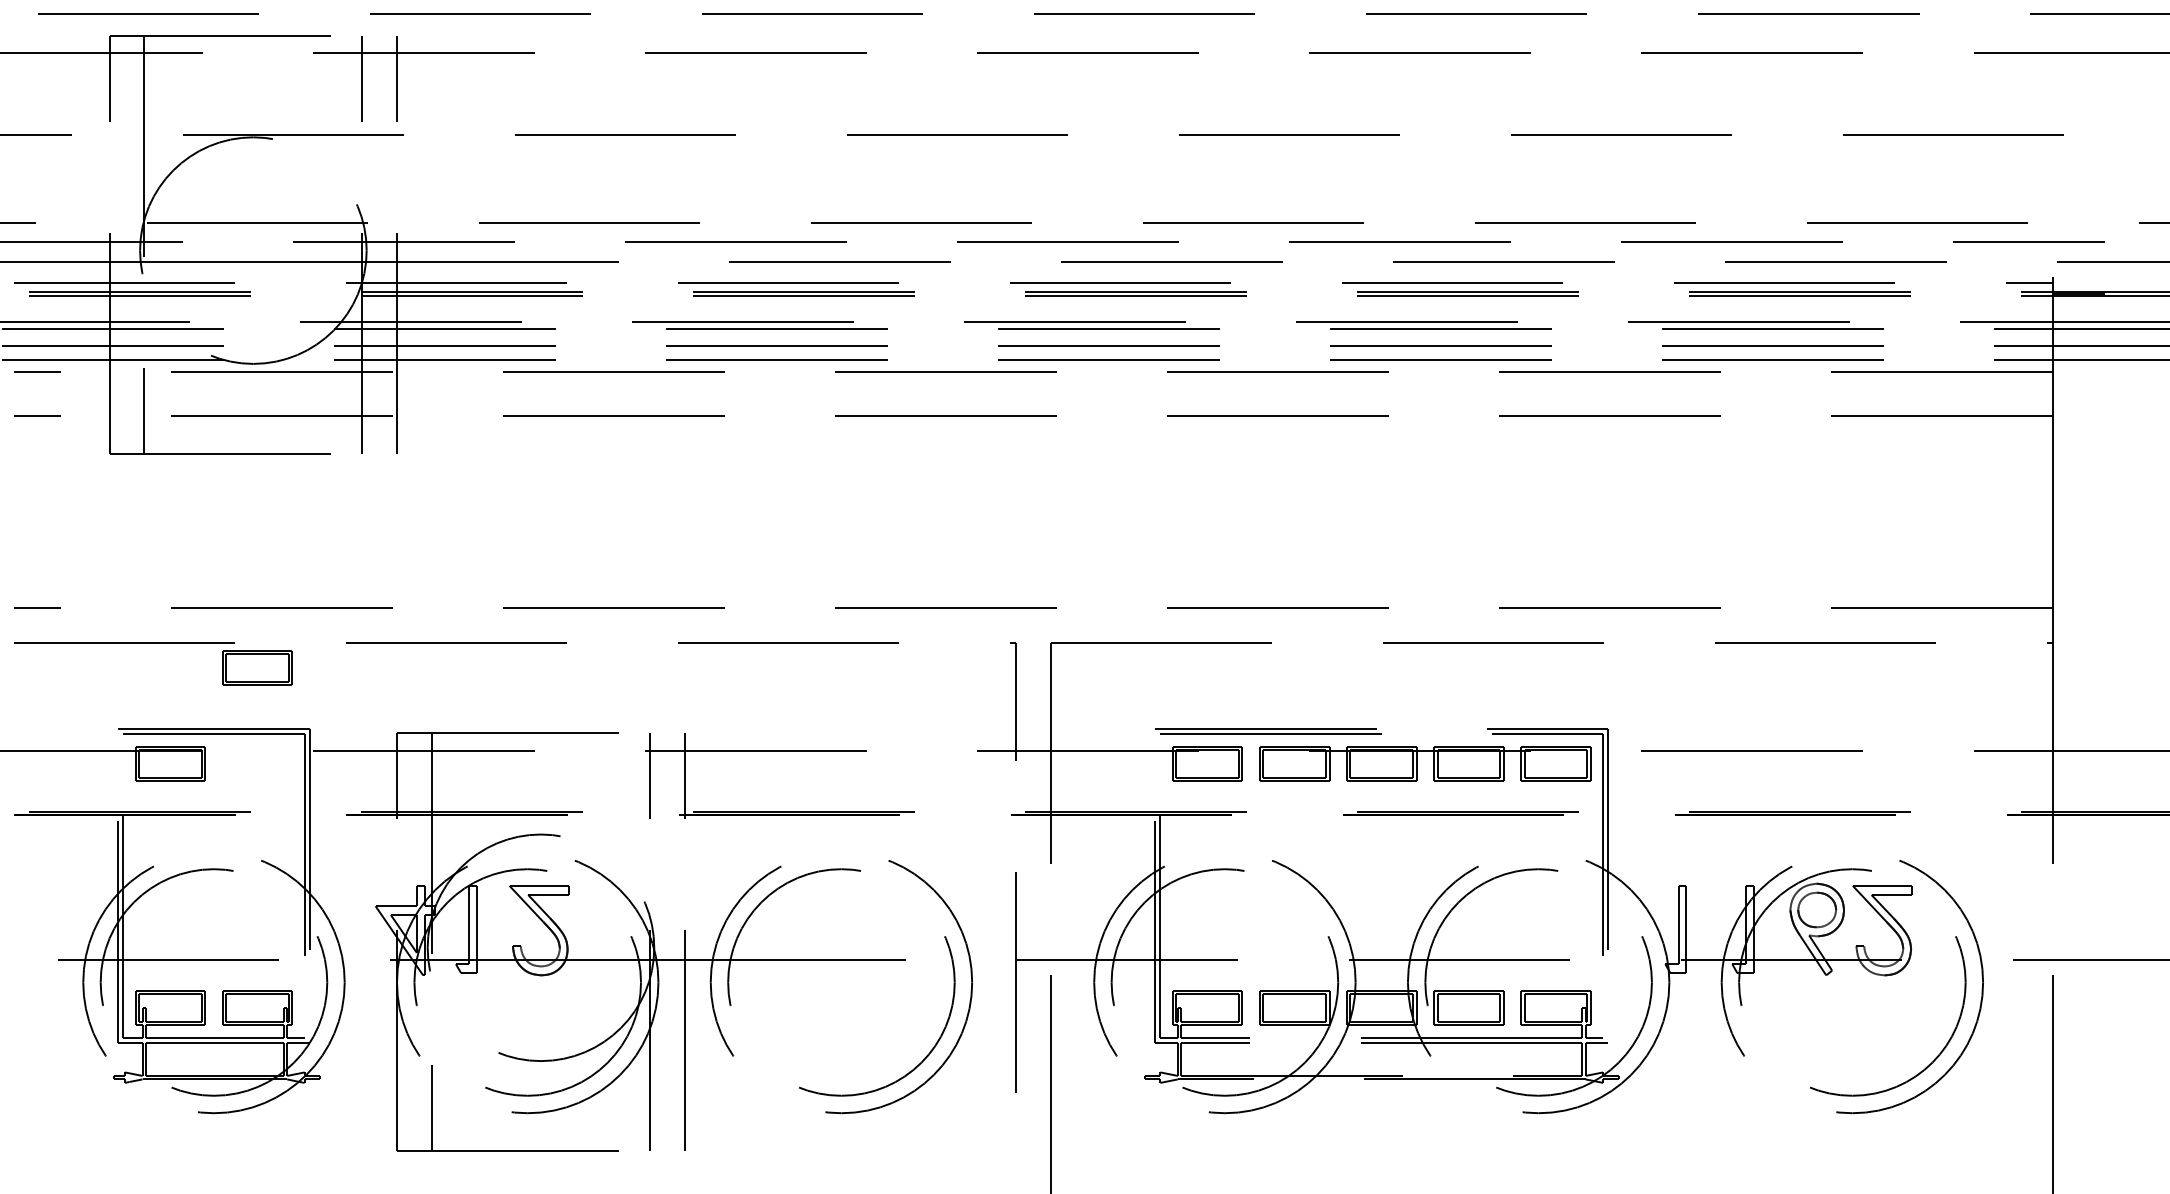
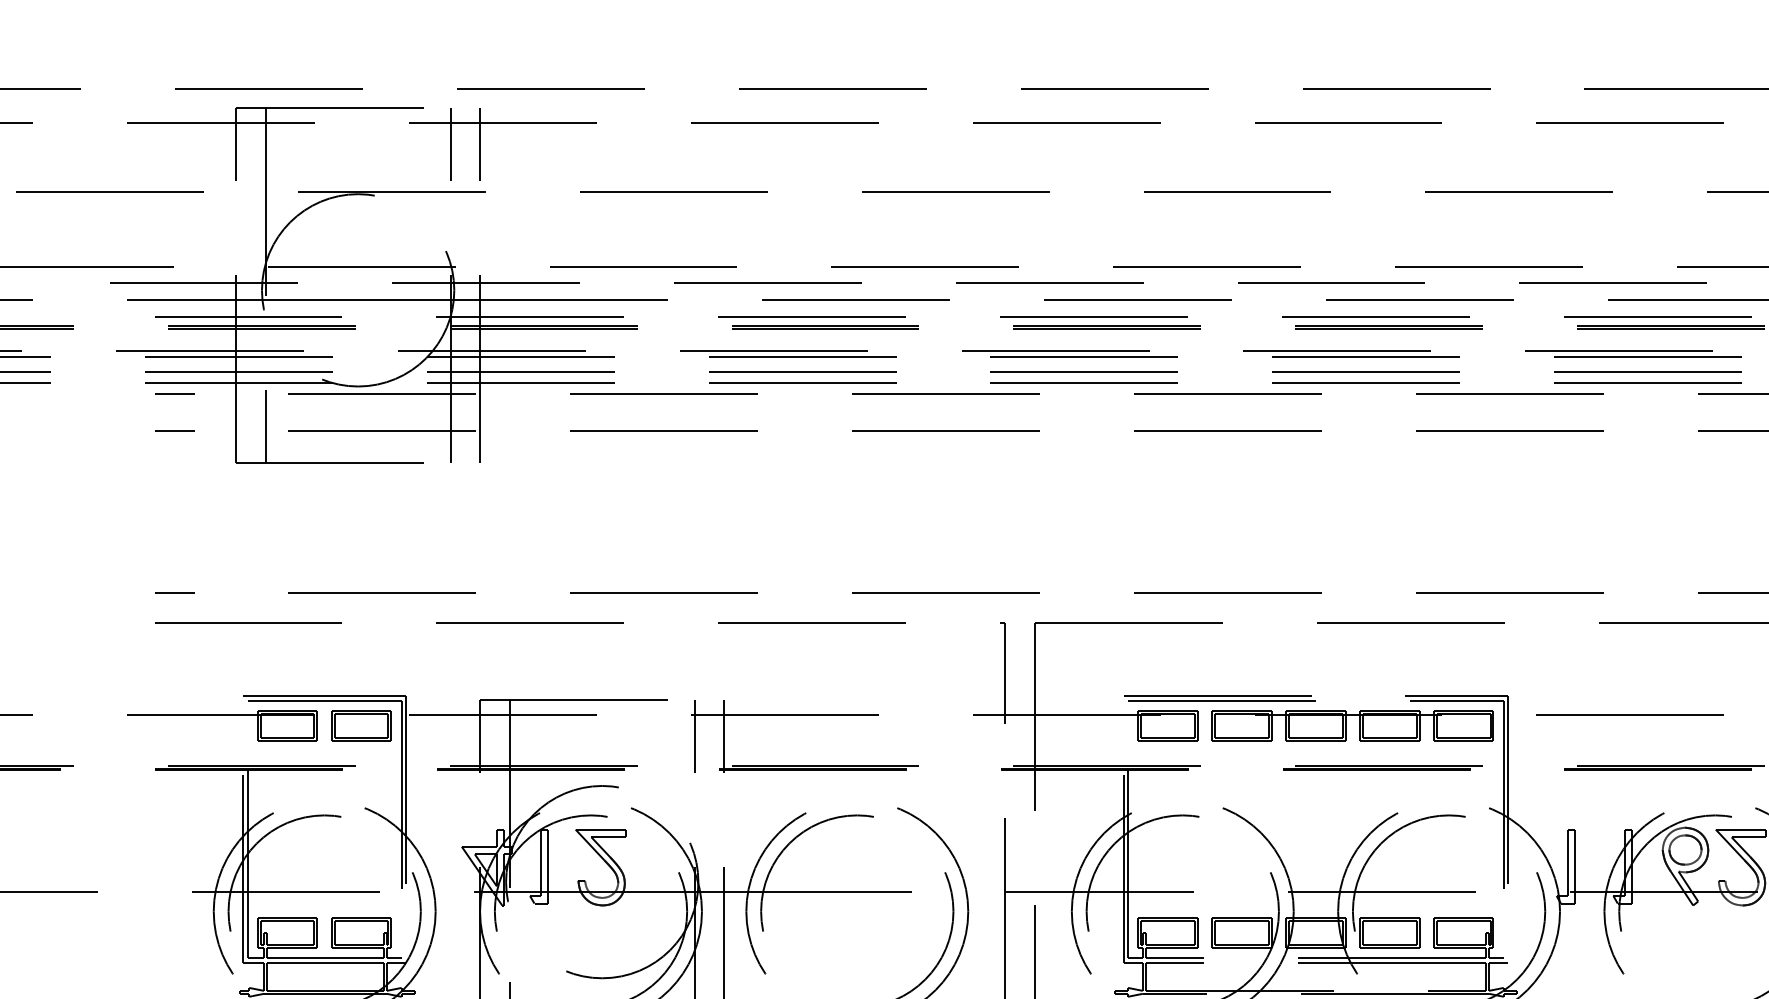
part: (257, 667) -> (361, 725), moved

